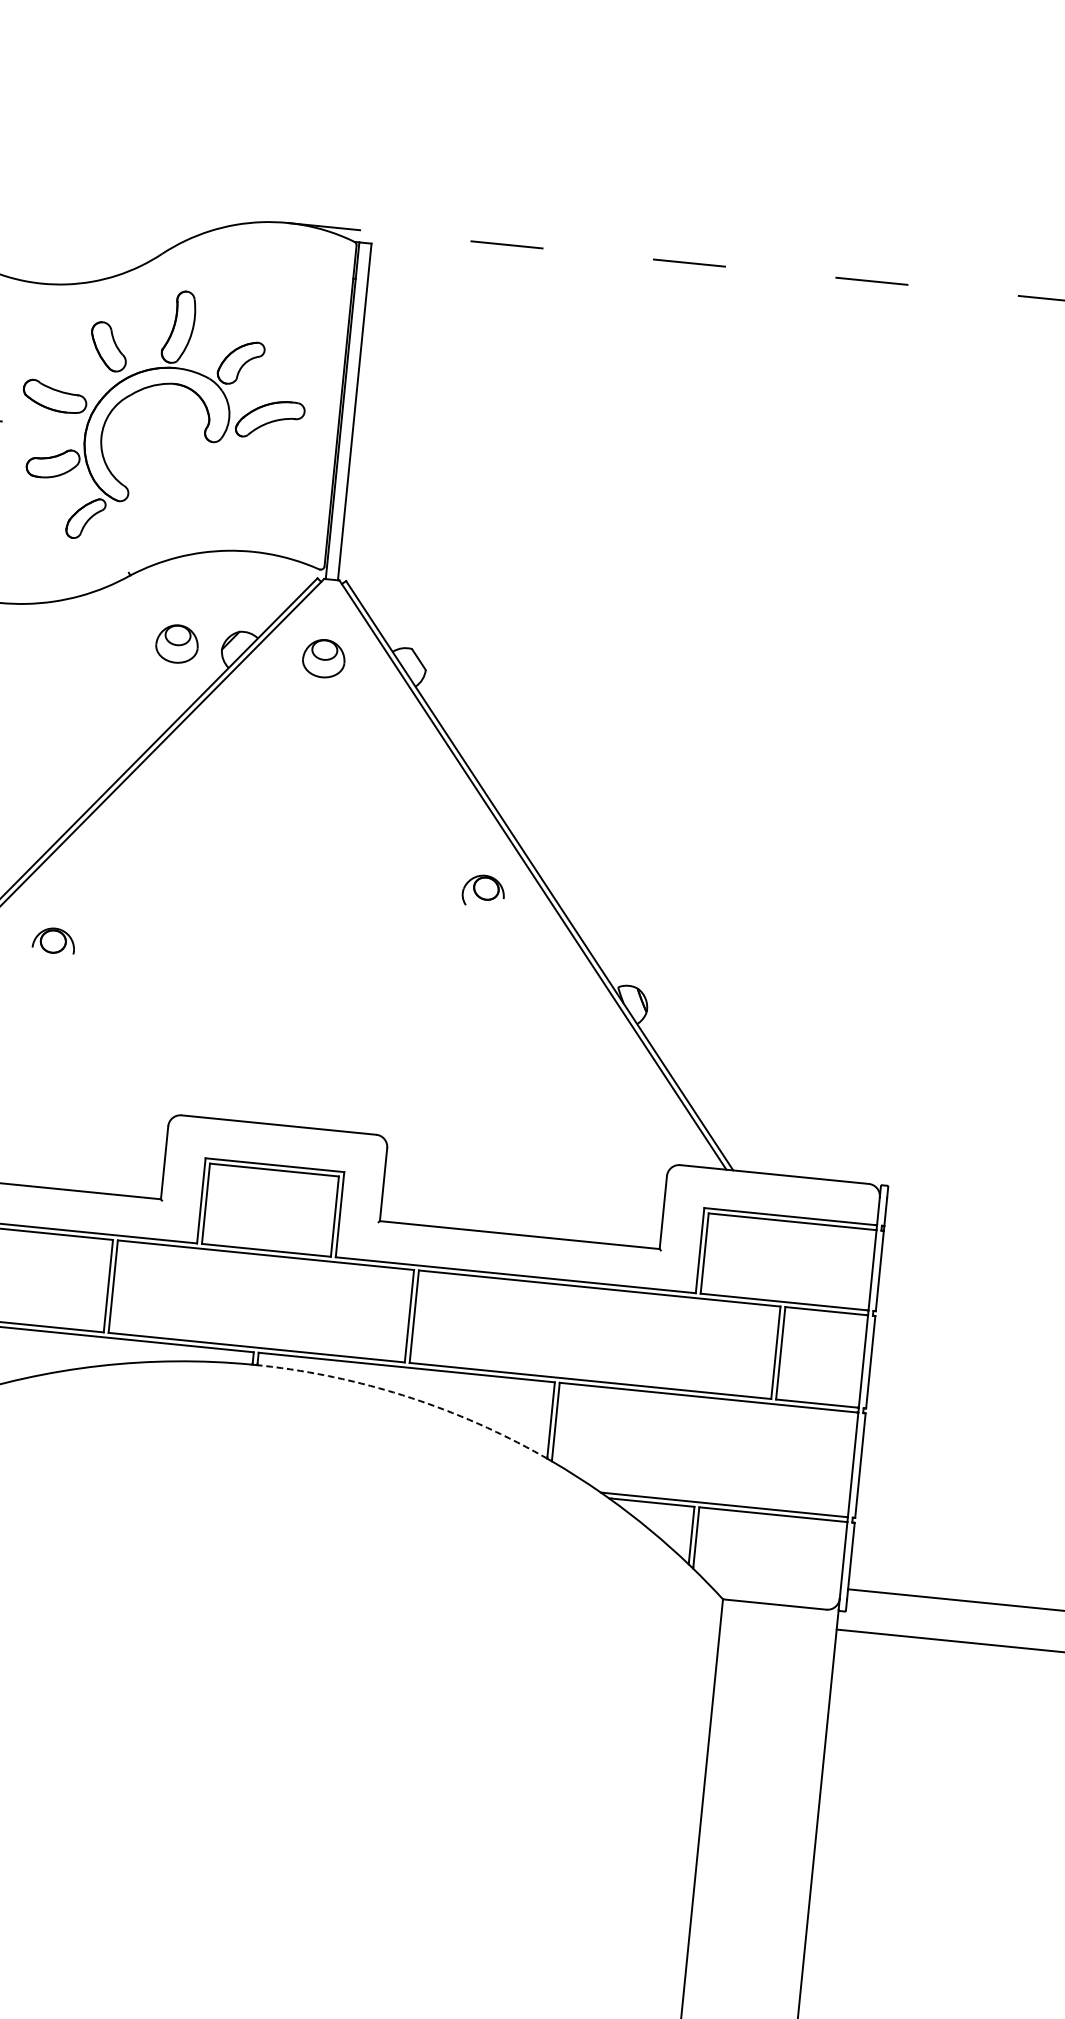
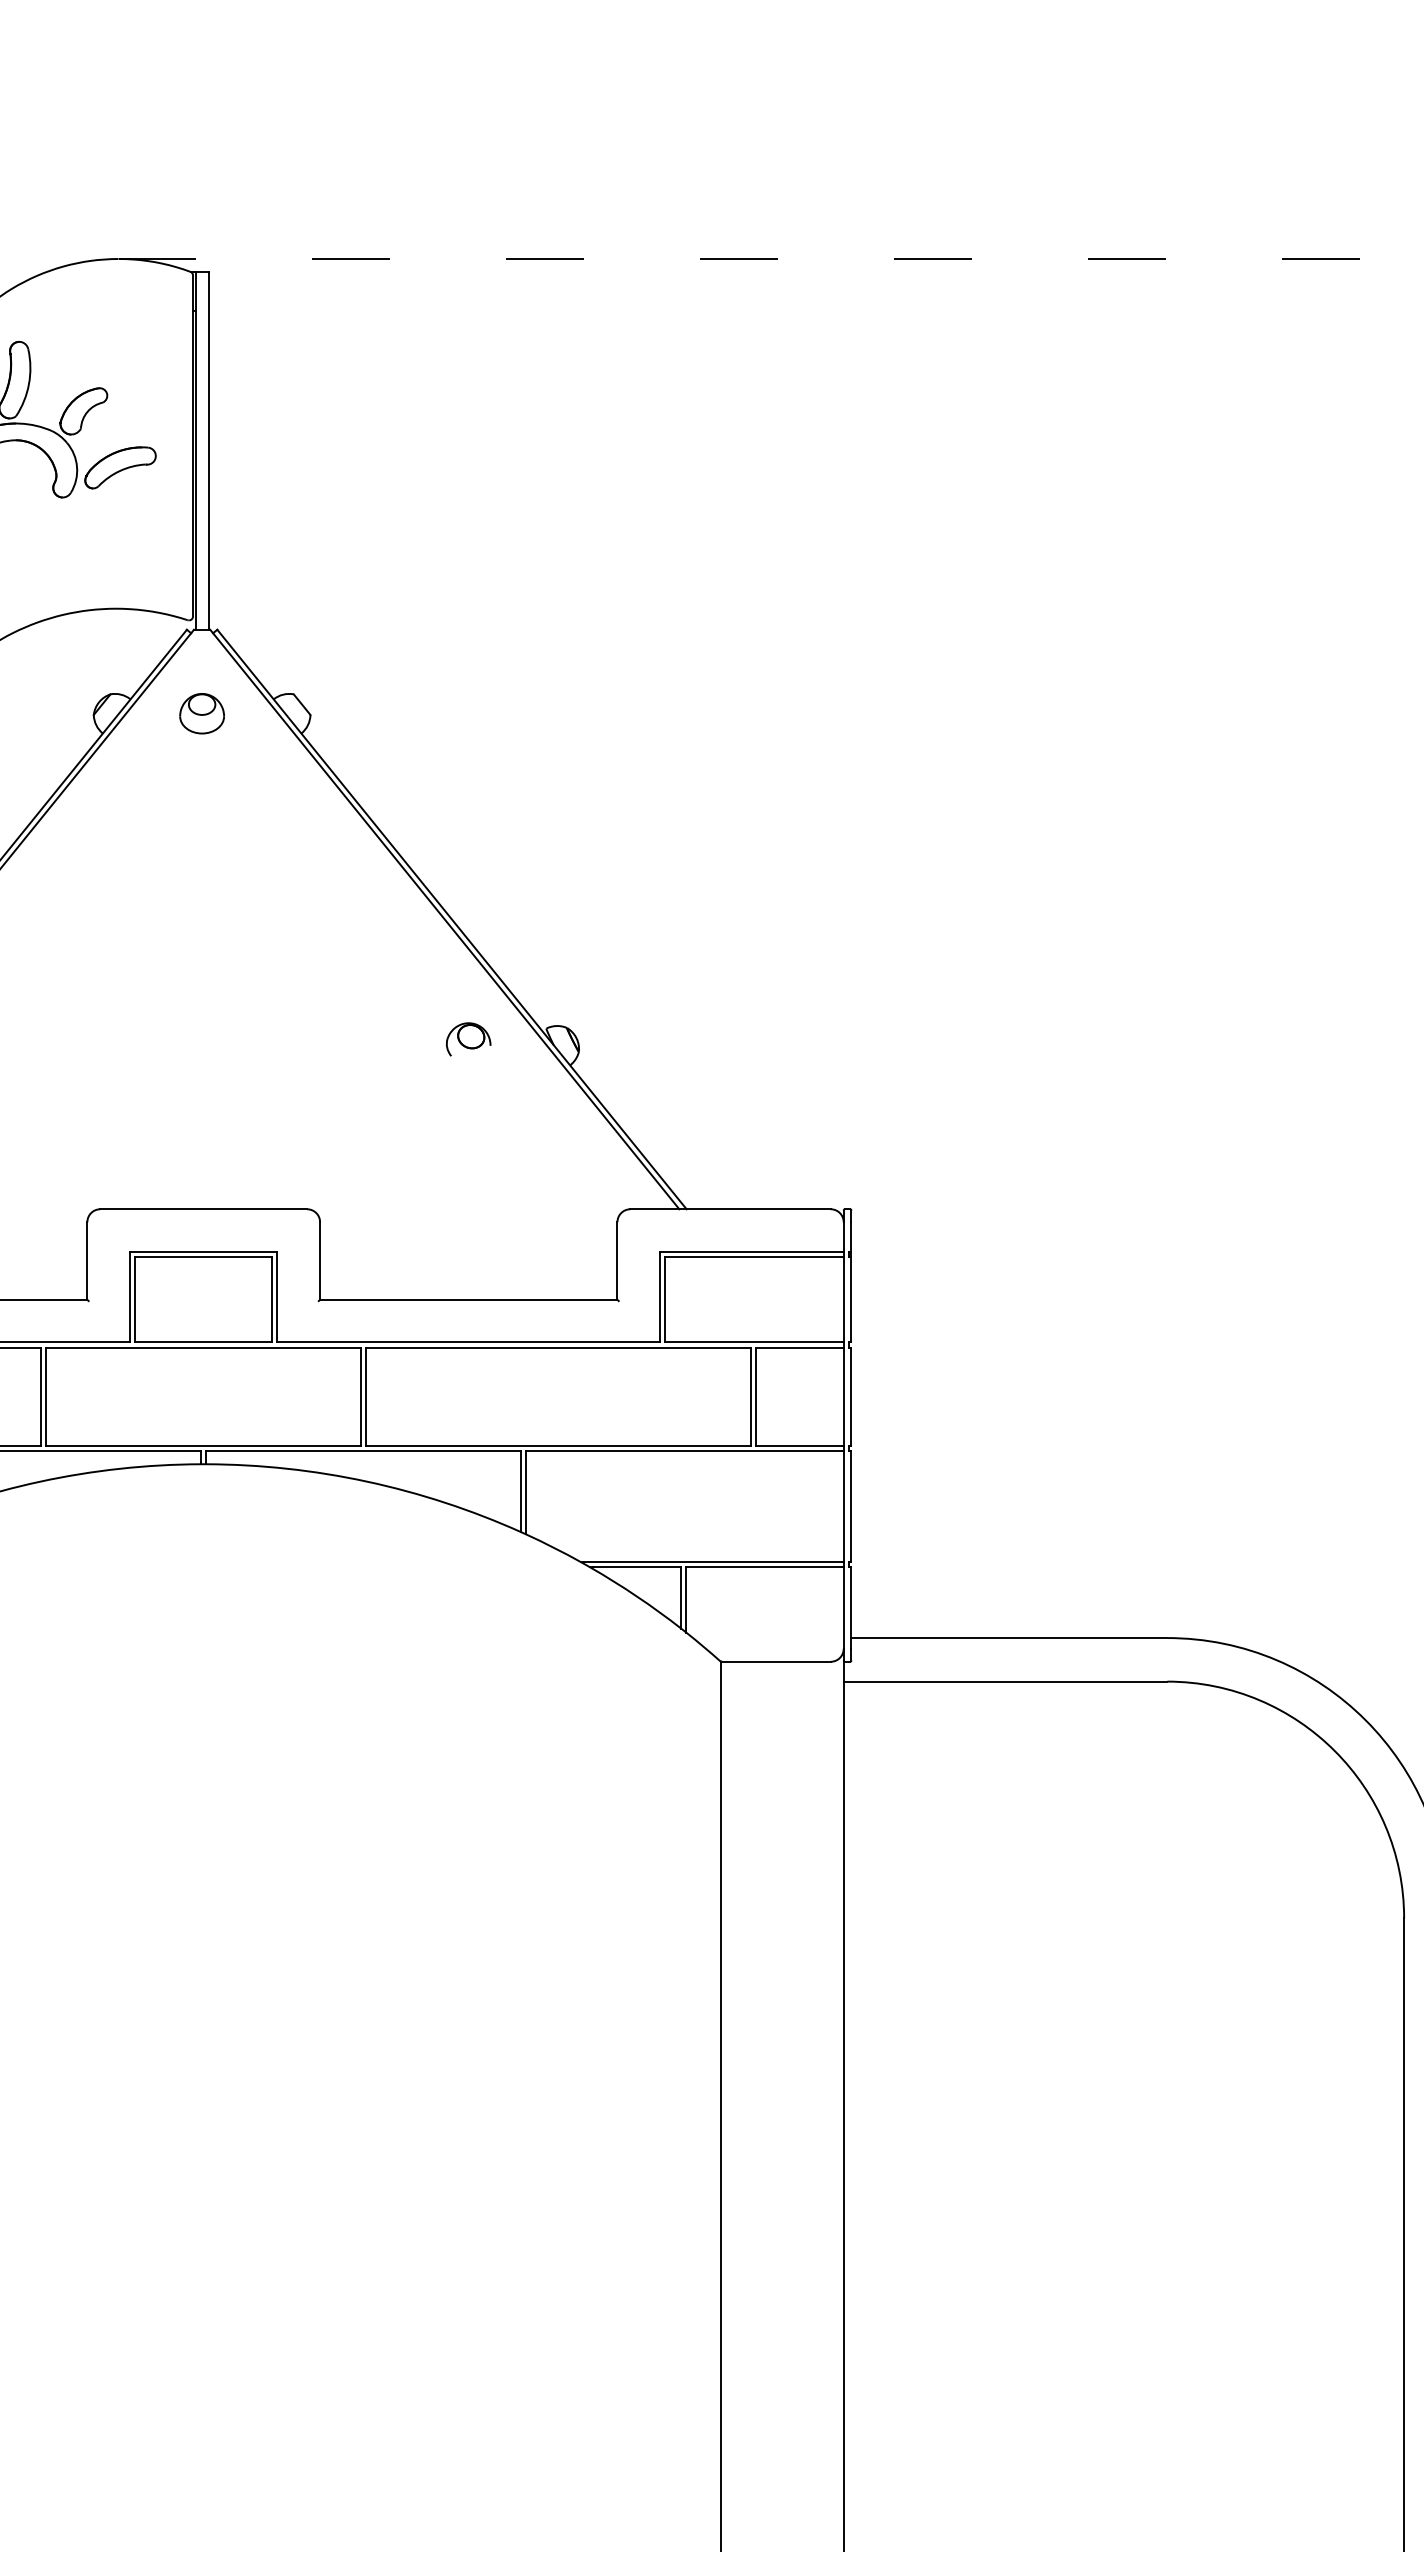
part: (176, 643) -> (45, 713), removed
part: (483, 891) -> (468, 1039), moved
arc: (407, 1396) -> (367, 1481), dashed -> solid

